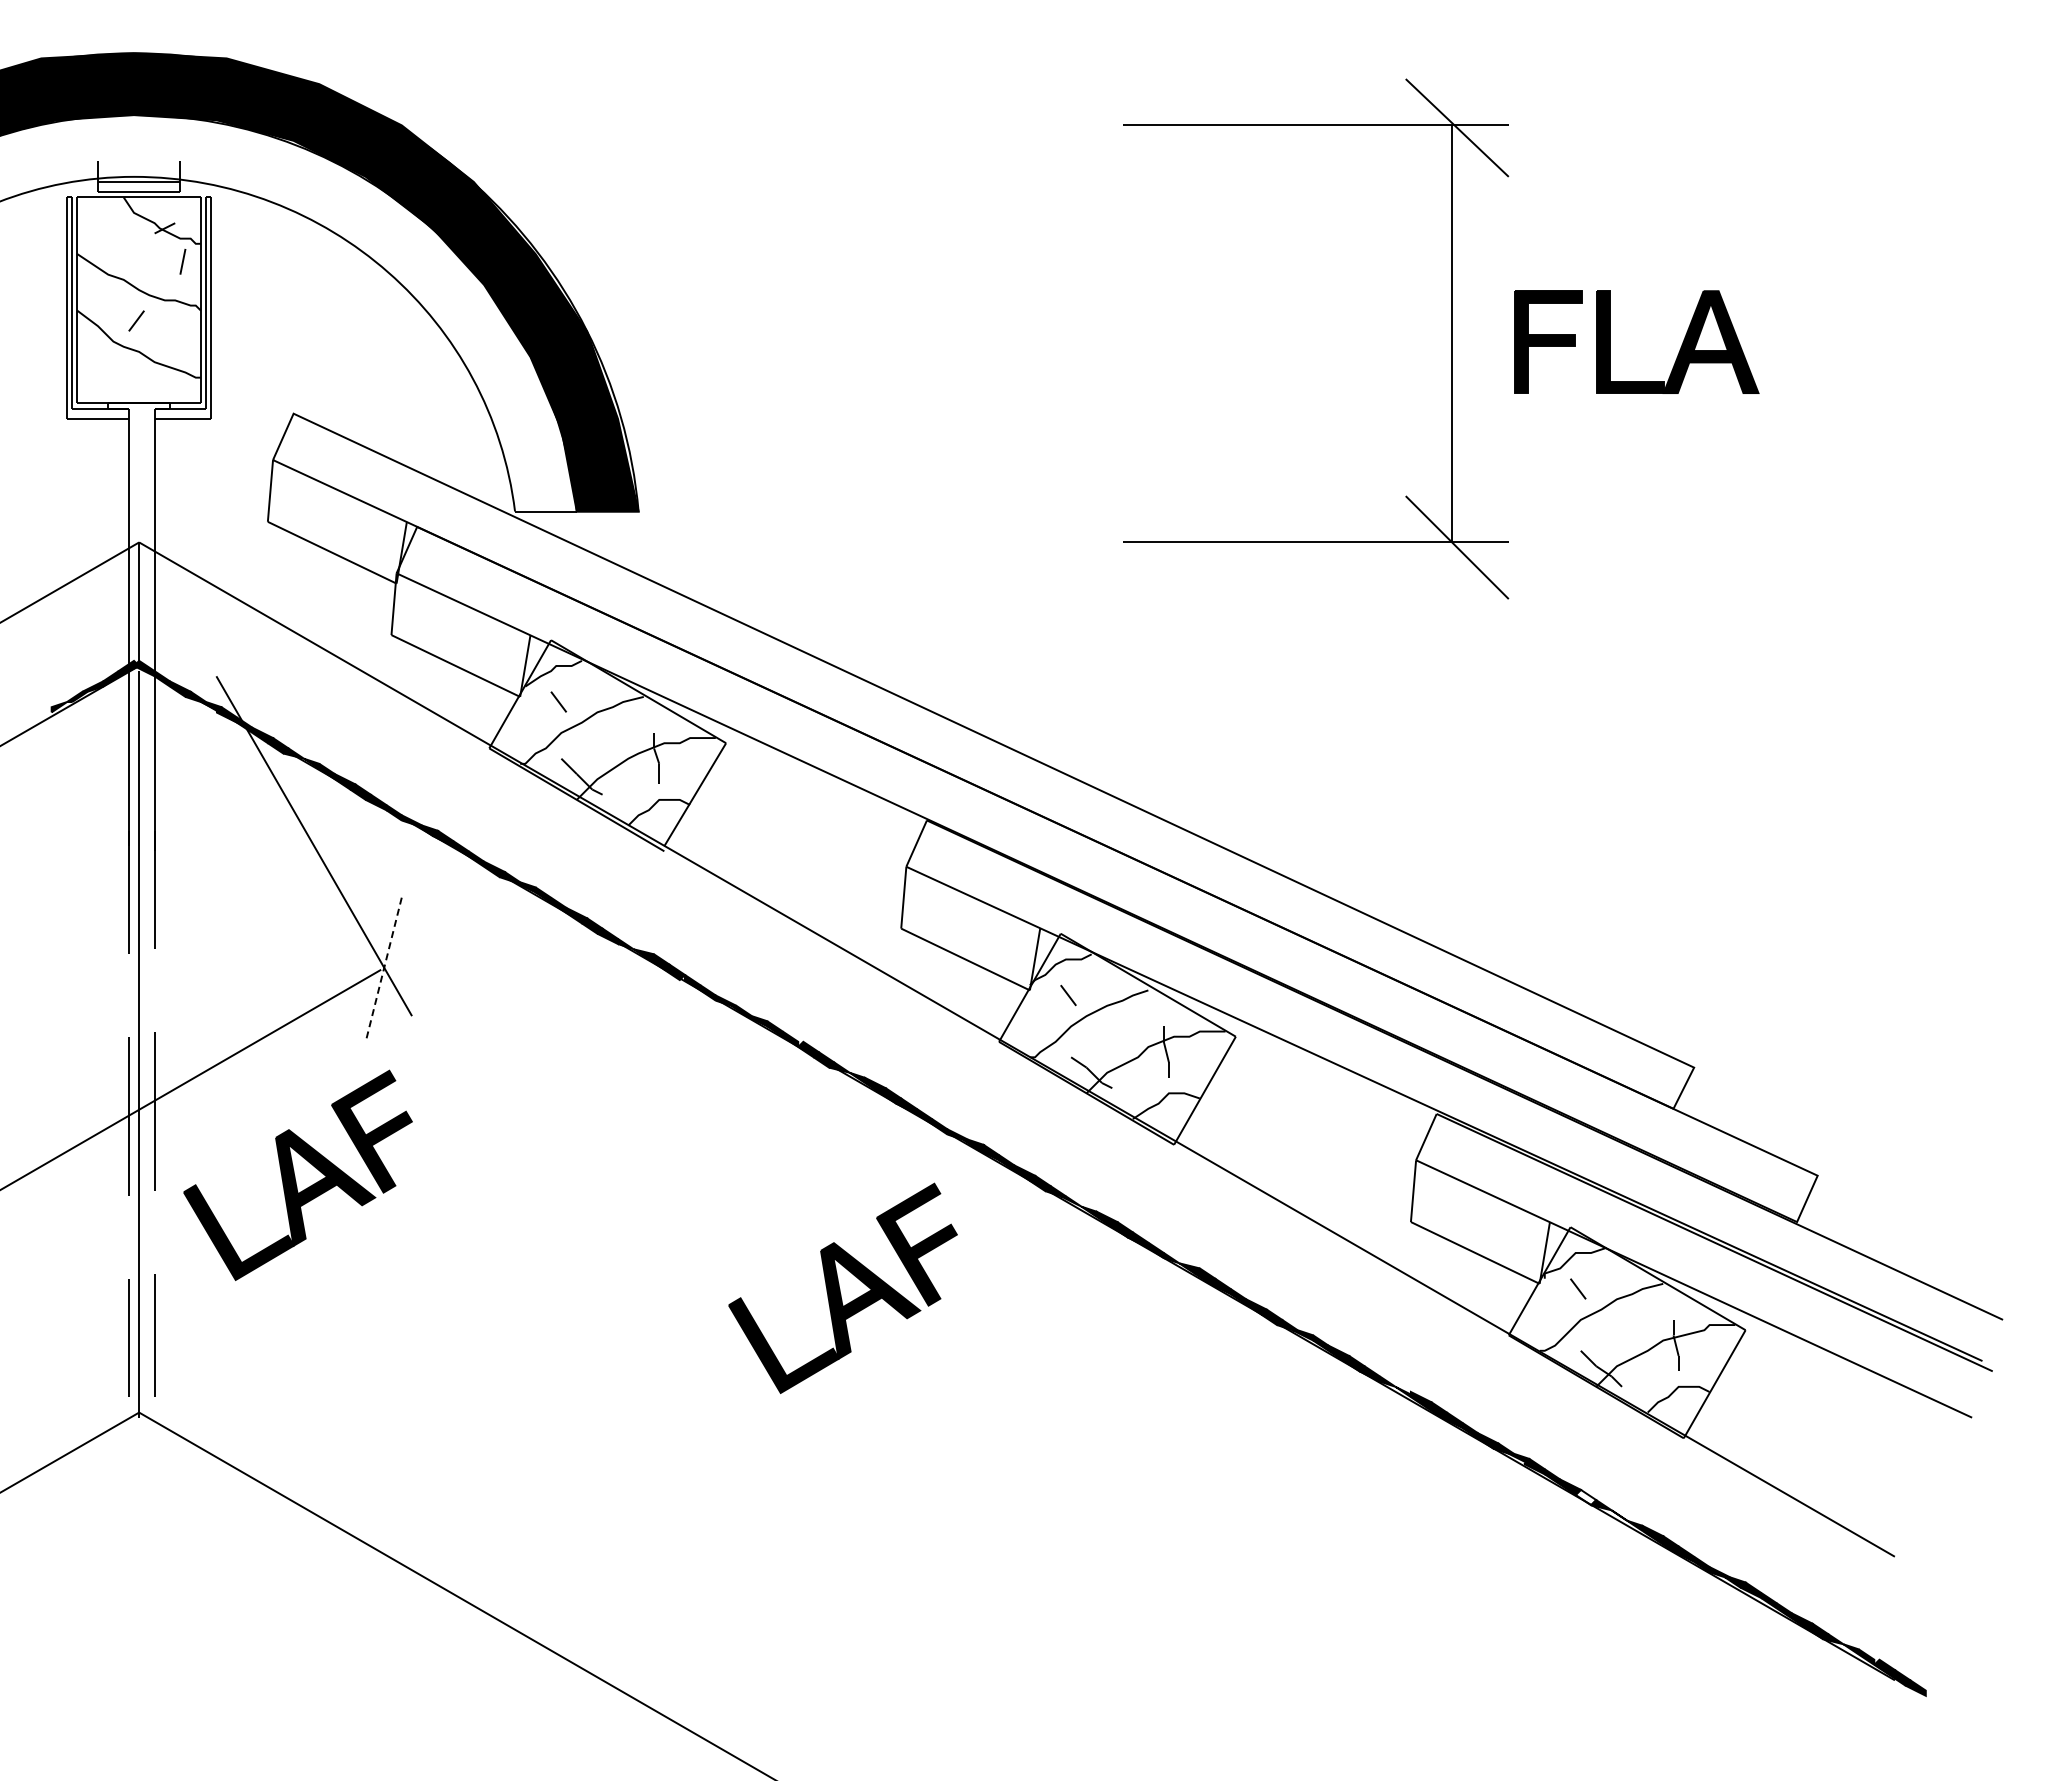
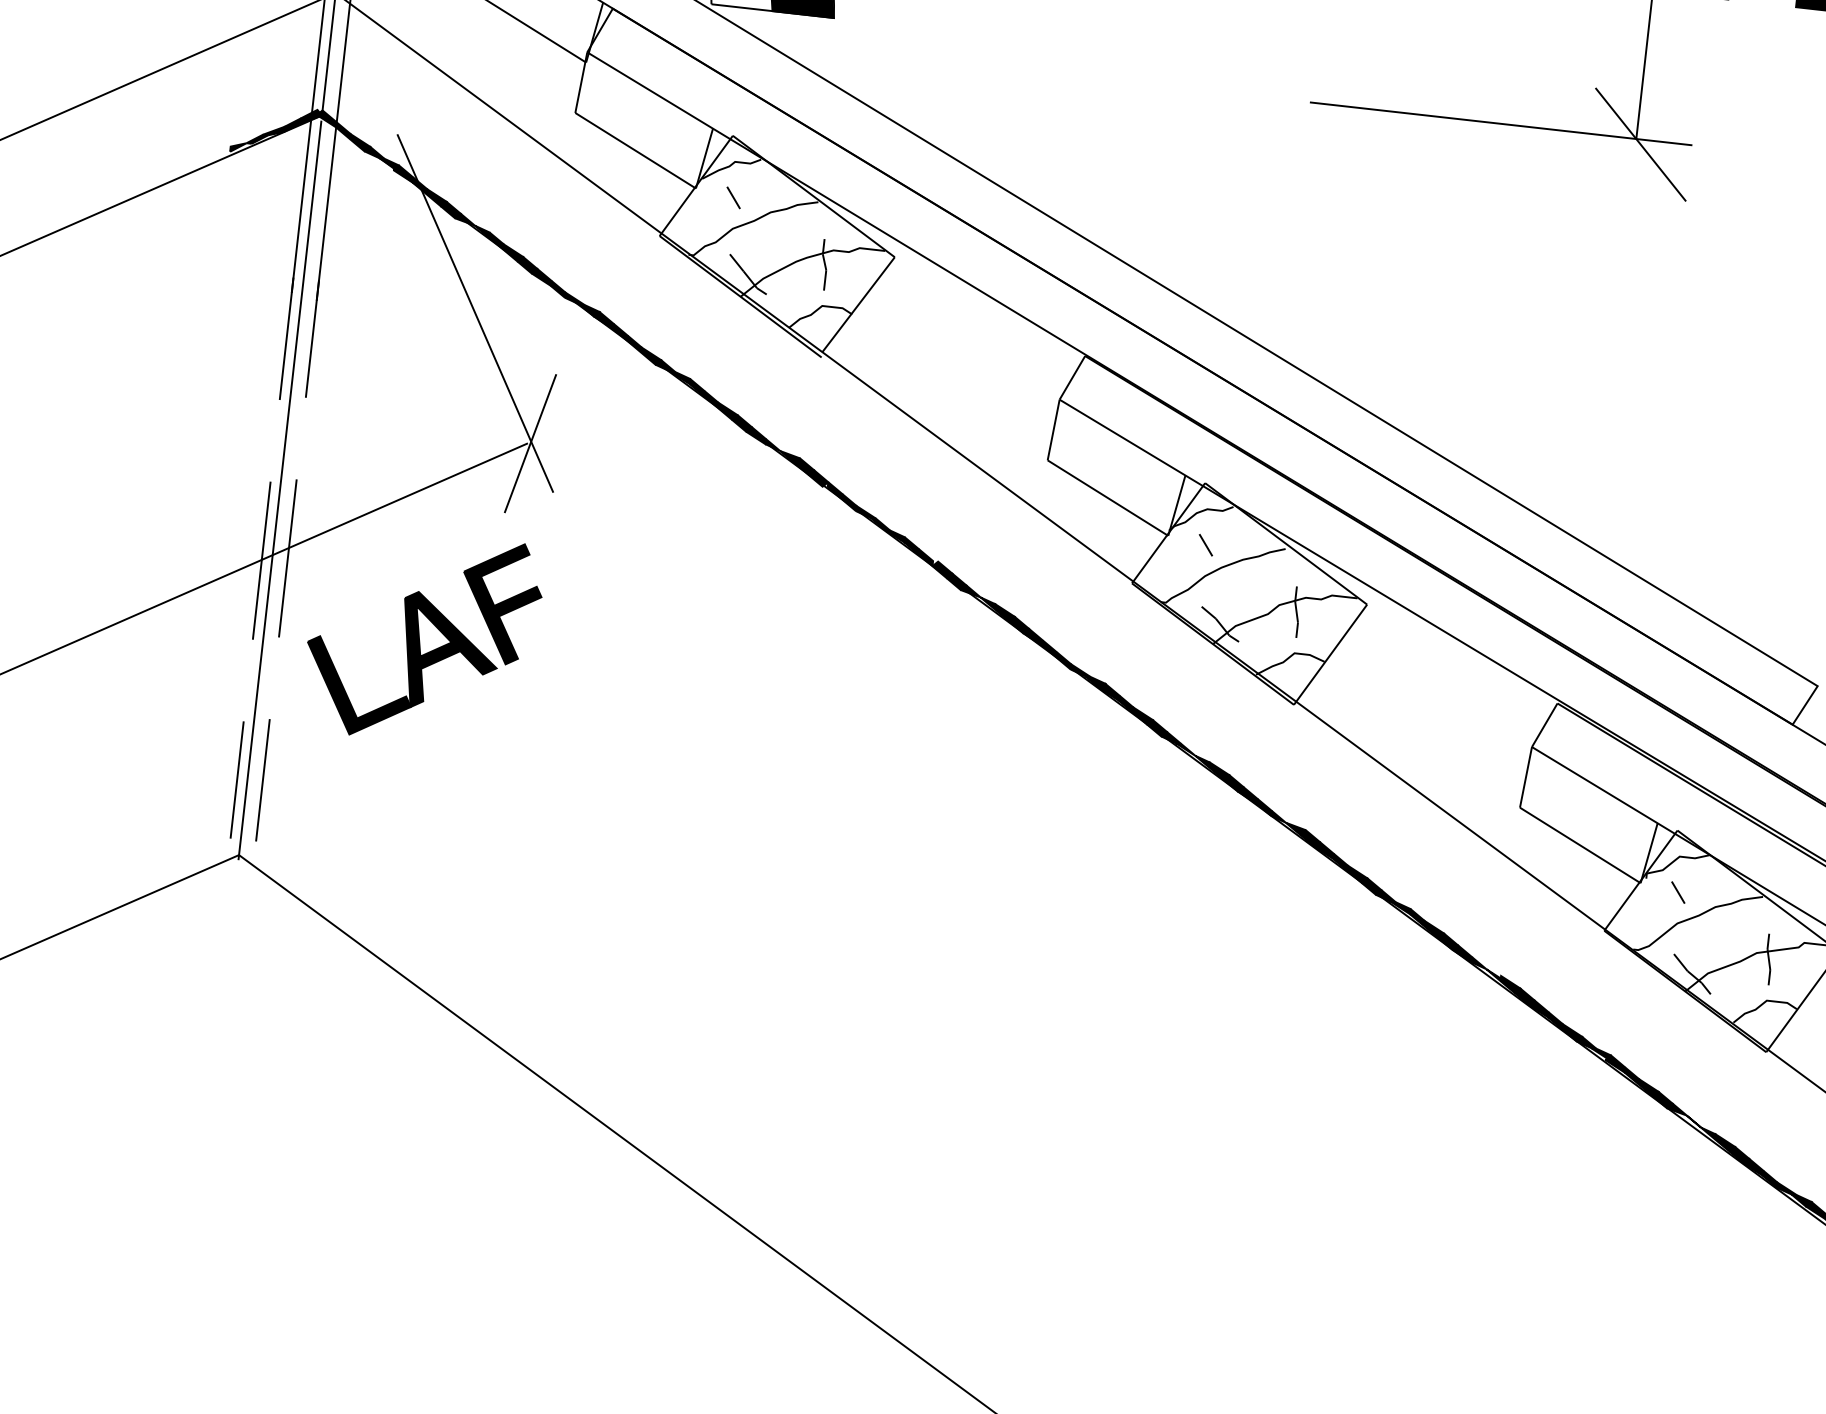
line: (383, 970) -> (530, 444), dashed -> solid
part: (842, 1287) -> (949, 809), removed
fill: (1585, 1497) -> (1662, 1099), added

